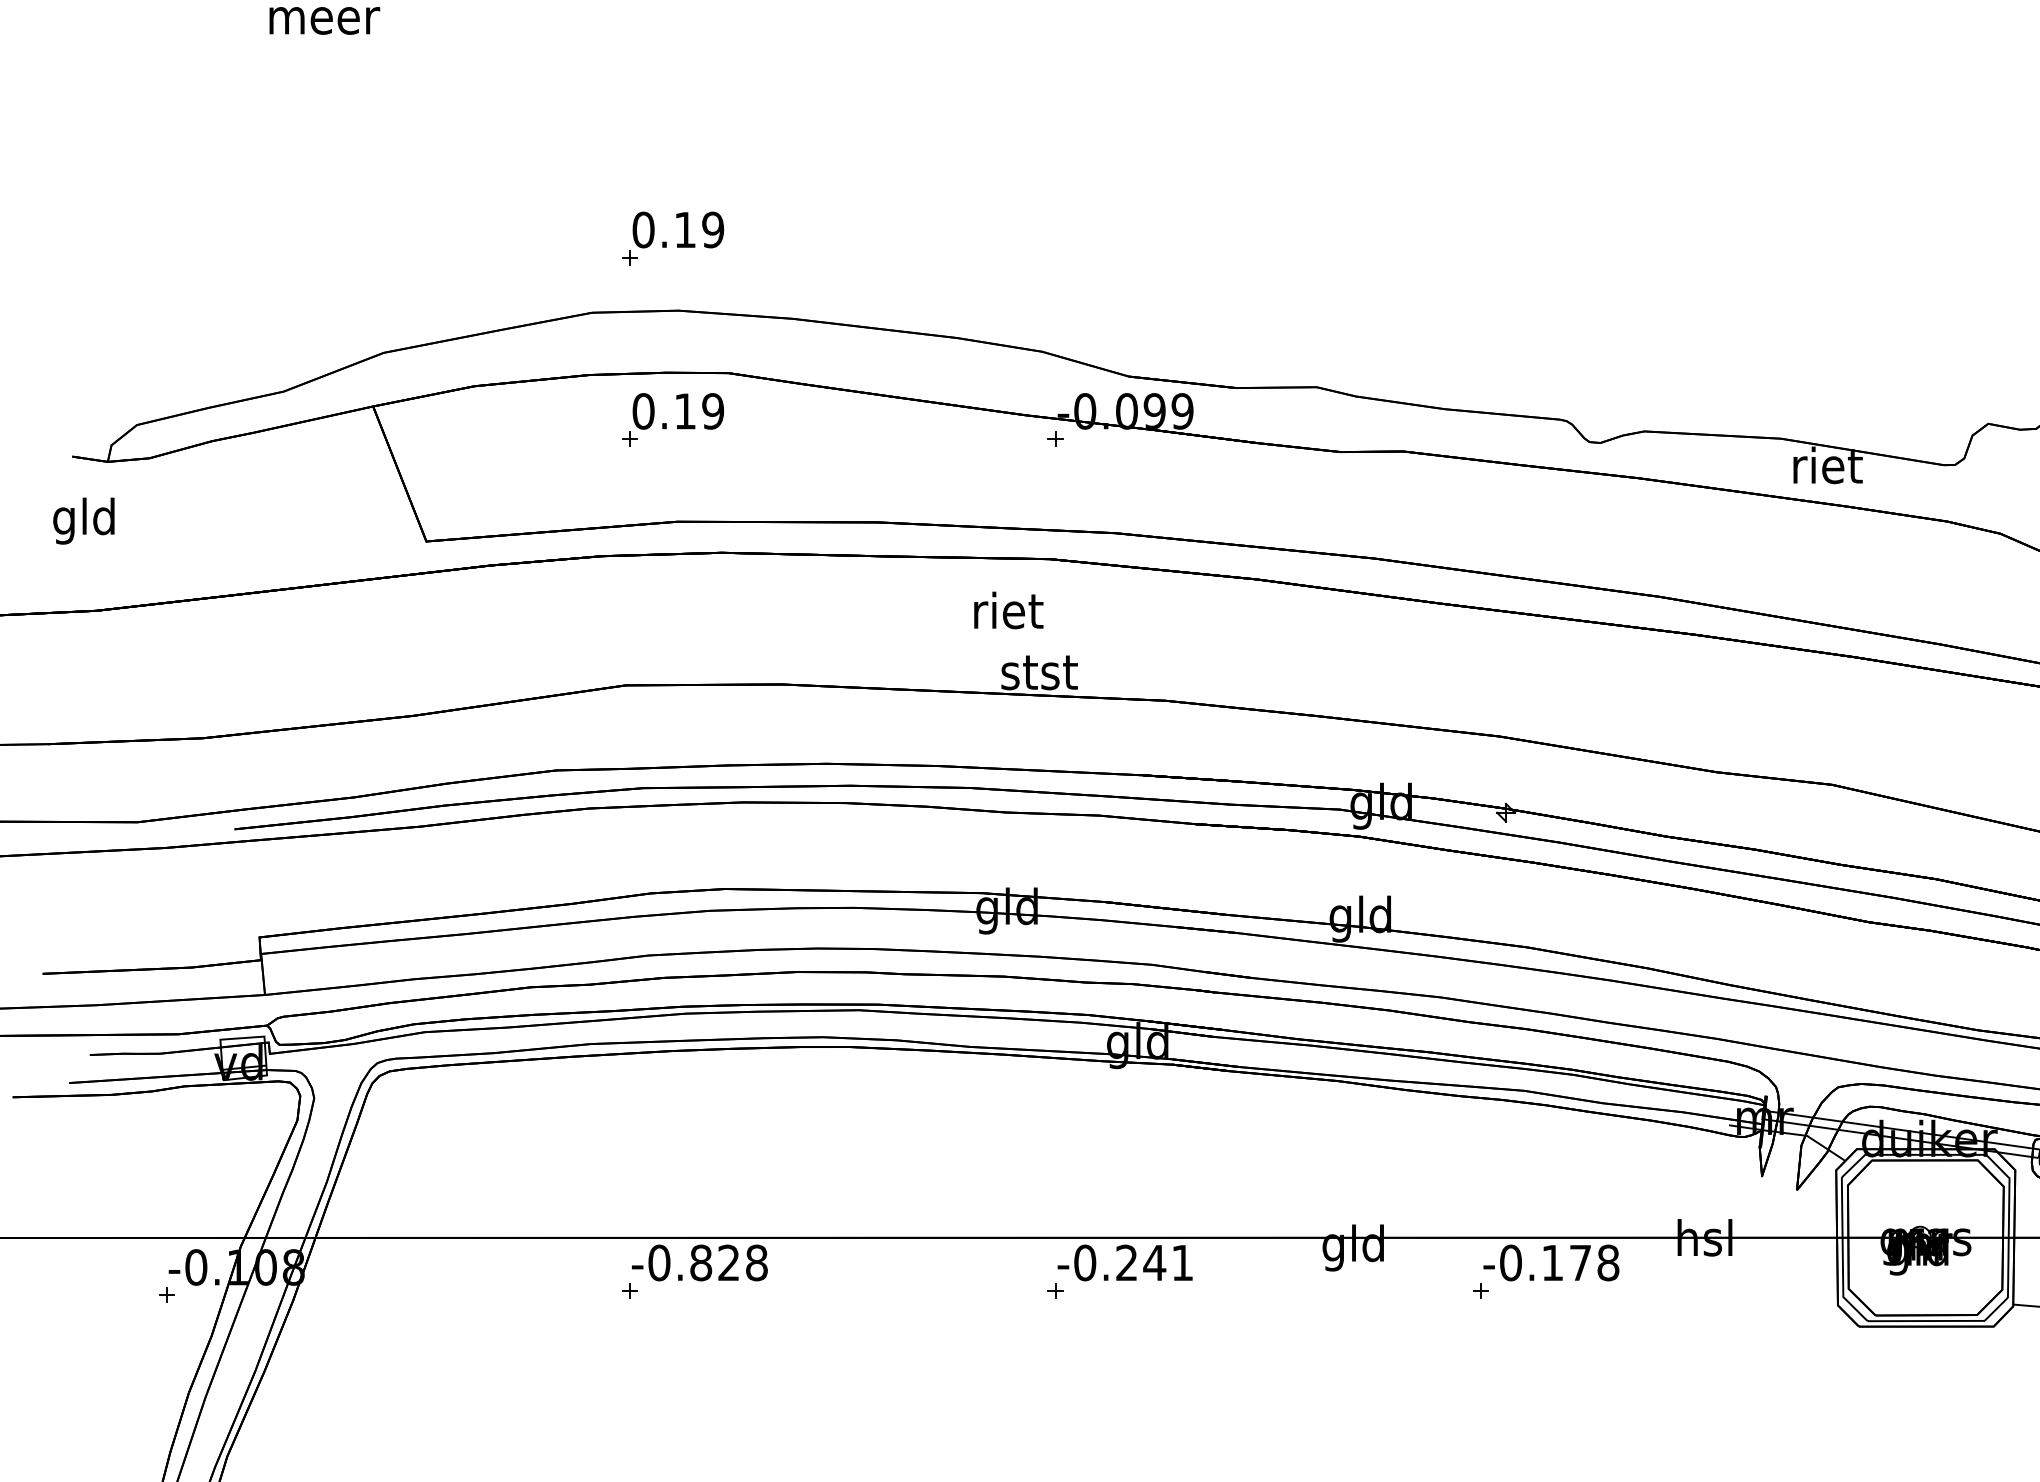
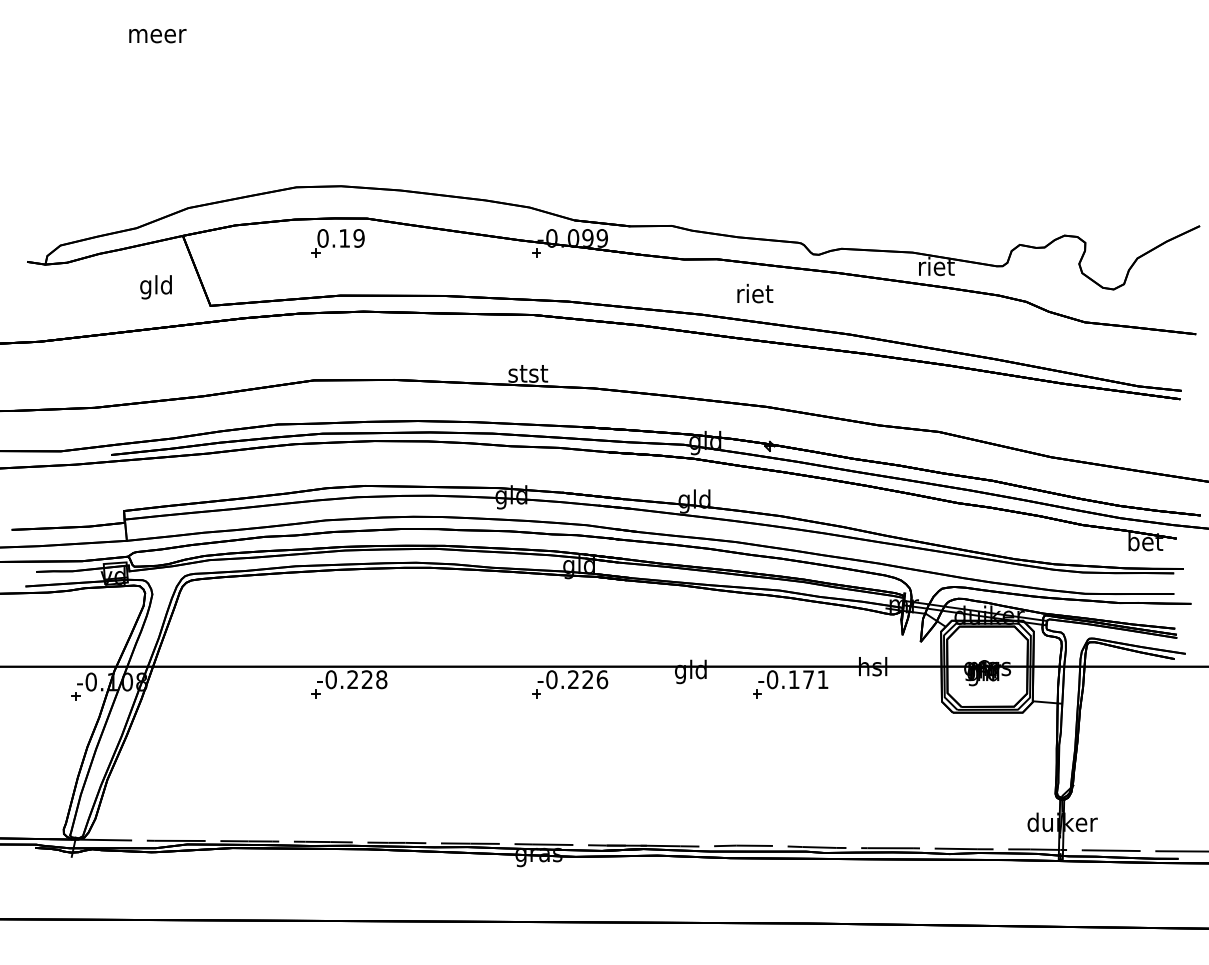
part: (671, 239) -> (337, 149), removed
text: (82, 521) -> (155, 287), moved
text: (1009, 610) -> (755, 293), moved
text: (700, 1262) -> (352, 679), -0.828 -> -0.228
text: (1169, 1262) -> (595, 679), -0.241 -> -0.226
text: (1607, 1262) -> (822, 679), -0.178 -> -0.171

